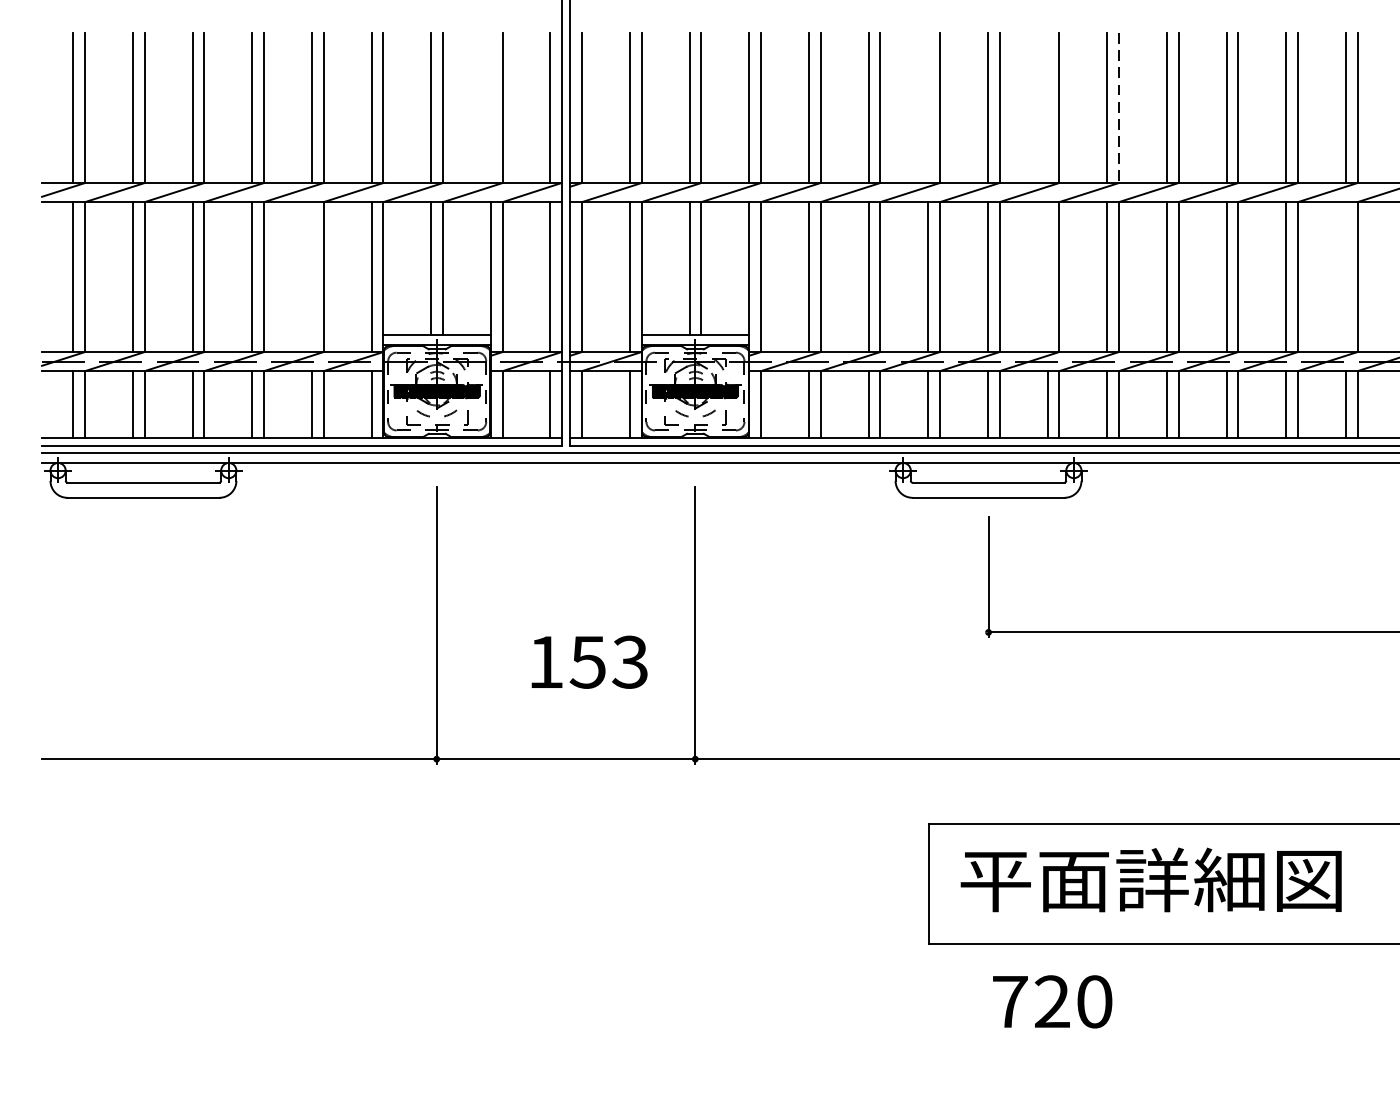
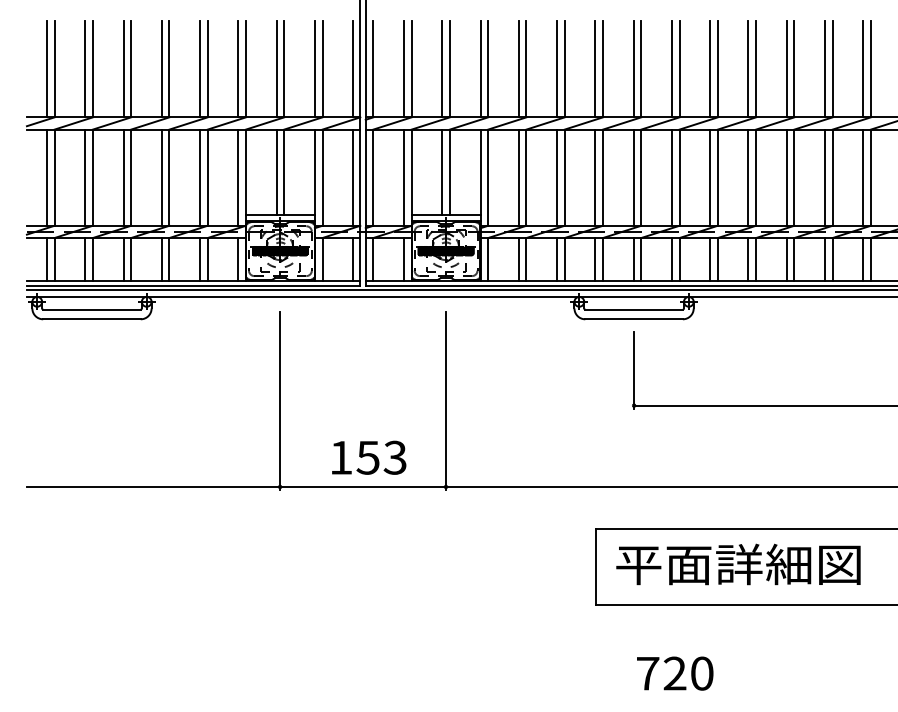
line: (490, 108) -> (314, 69), added
line: (928, 108) -> (595, 69), added
line: (1046, 108) -> (671, 69), added
line: (1118, 108) -> (717, 69), dashed -> solid
line: (312, 276) -> (200, 177), added
line: (1046, 276) -> (671, 177), added
line: (1346, 276) -> (863, 177), added
text: (590, 661) -> (369, 457), moved
text: (1053, 1001) -> (675, 673), moved

